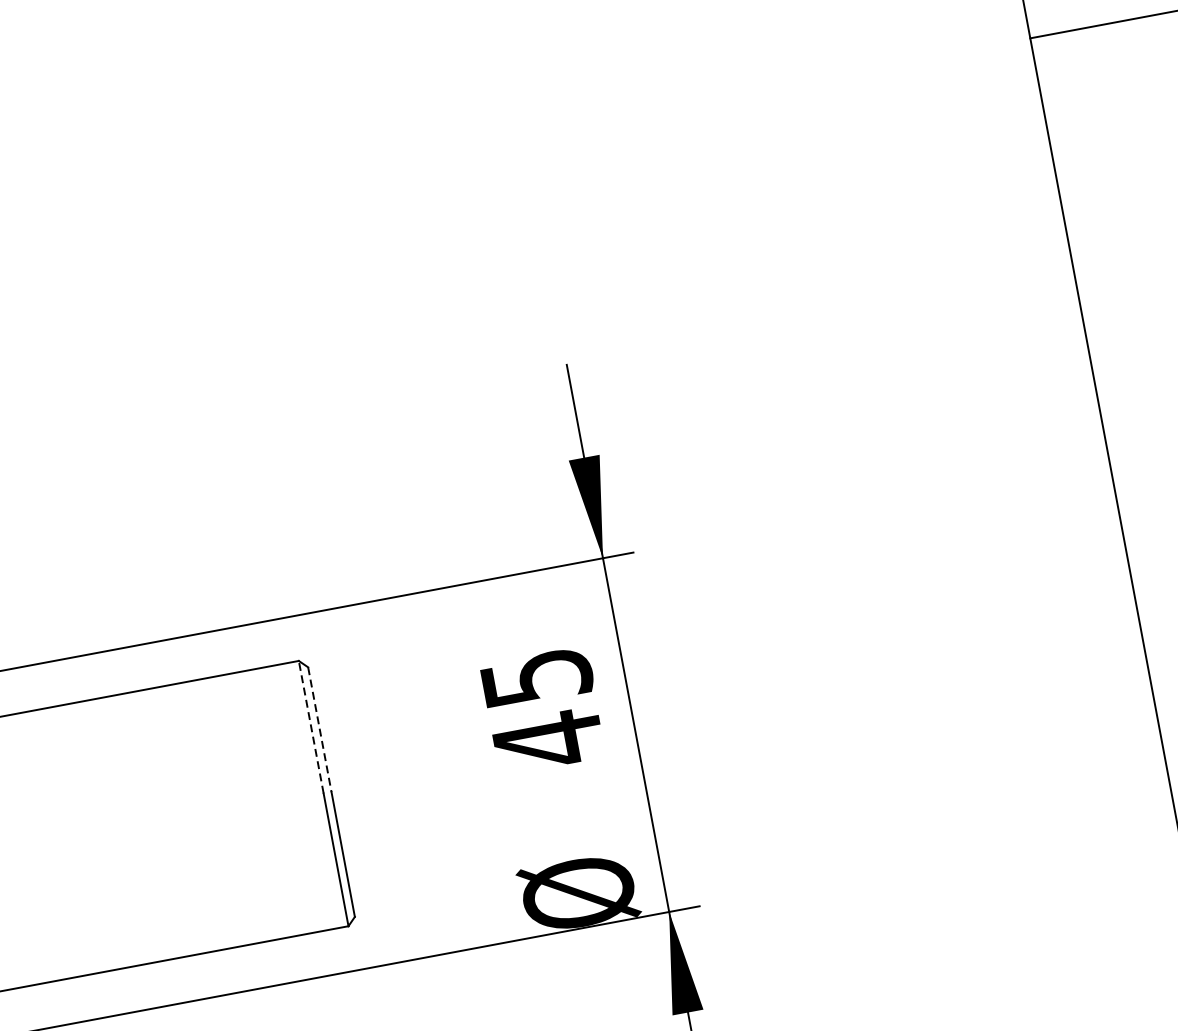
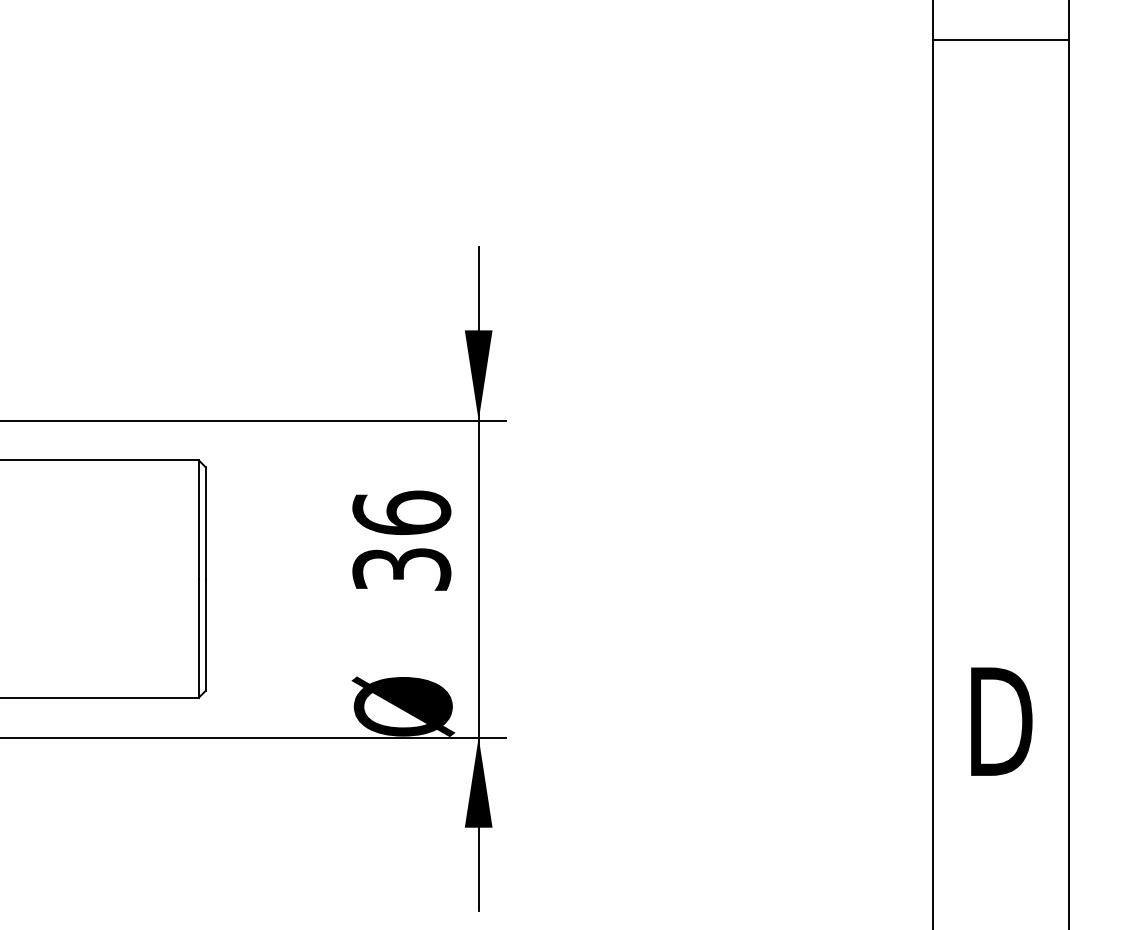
text: (542, 709) -> (401, 541), 45 -> 36
line: (311, 727) -> (198, 519), dashed -> solid
line: (319, 730) -> (205, 523), dashed -> solid

